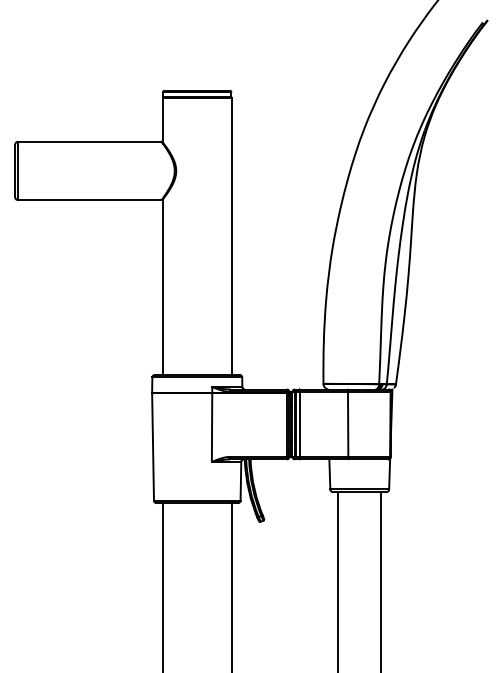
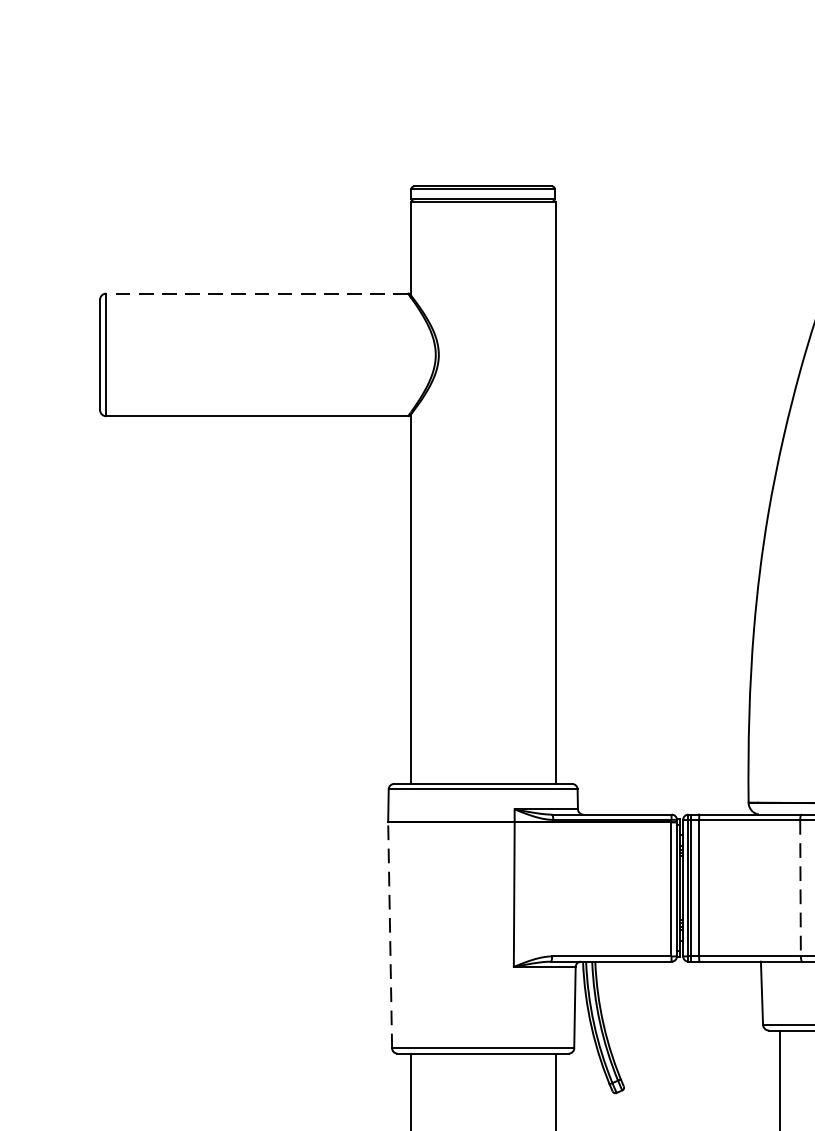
line: (89, 141) -> (256, 292), solid -> dashed
line: (348, 425) -> (801, 890), solid -> dashed
line: (153, 446) -> (391, 934), solid -> dashed

